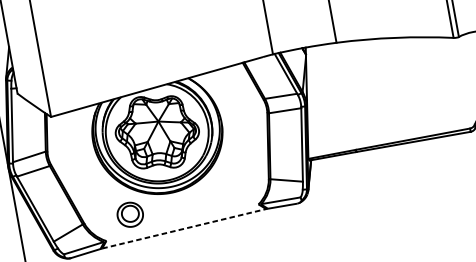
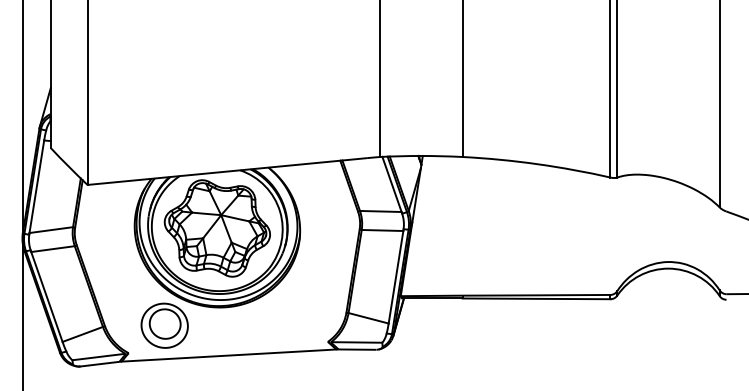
part: (130, 214) -> (164, 325), size x1.43
line: (184, 228) -> (229, 355), dashed -> solid

